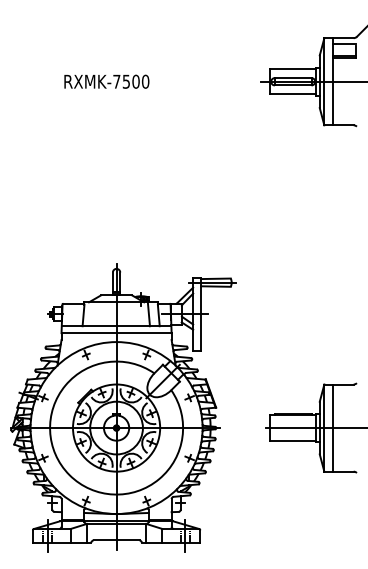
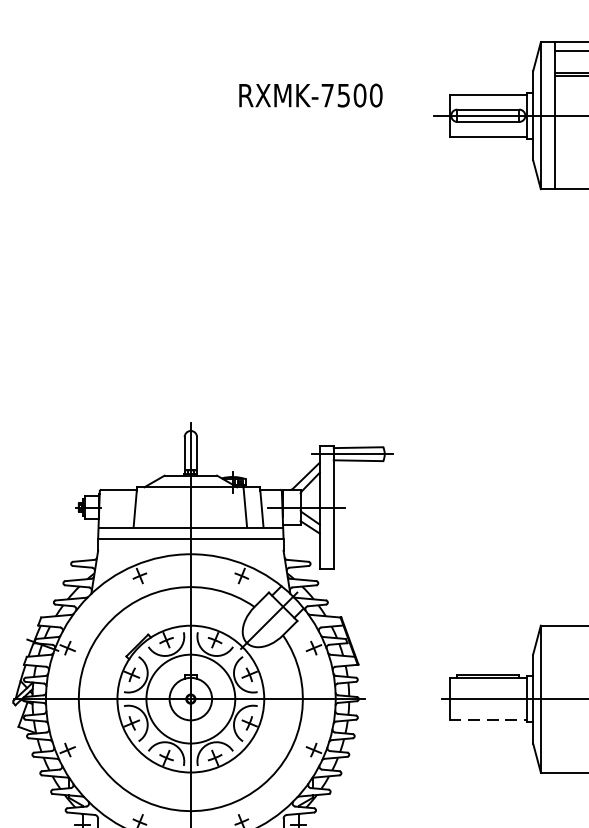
text: (106, 81) -> (310, 95), moved
line: (332, 427) -> (554, 698), removed
line: (293, 440) -> (488, 720), solid -> dashed

